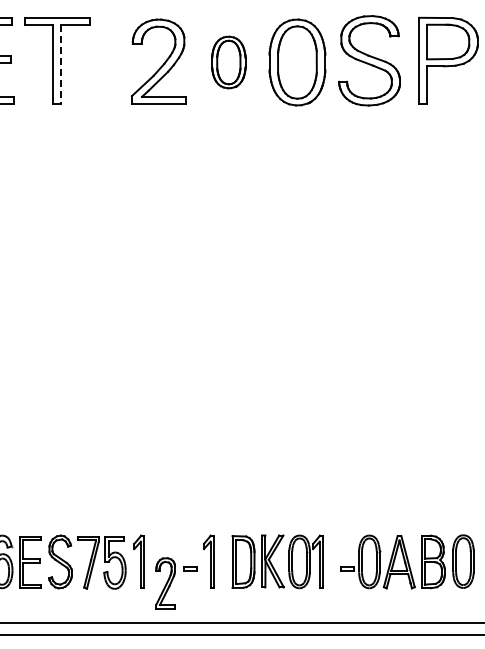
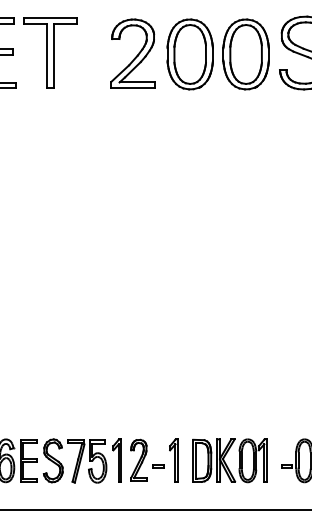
part: (228, 62) -> (190, 54), size x1.67
line: (61, 64) -> (54, 56), dashed -> solid
part: (165, 583) -> (138, 460), moved

